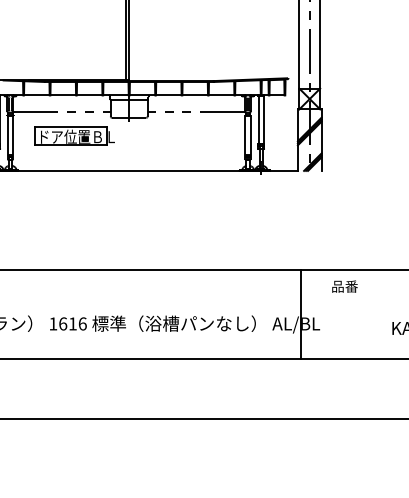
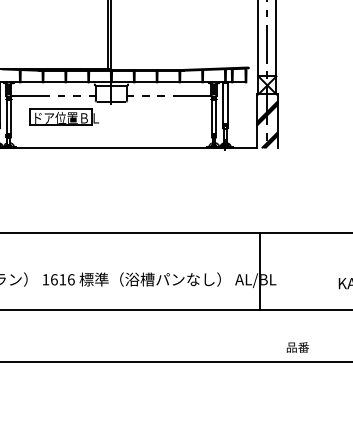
text: (344, 286) -> (297, 347), moved

